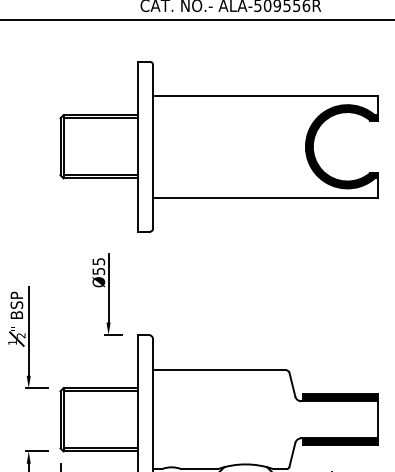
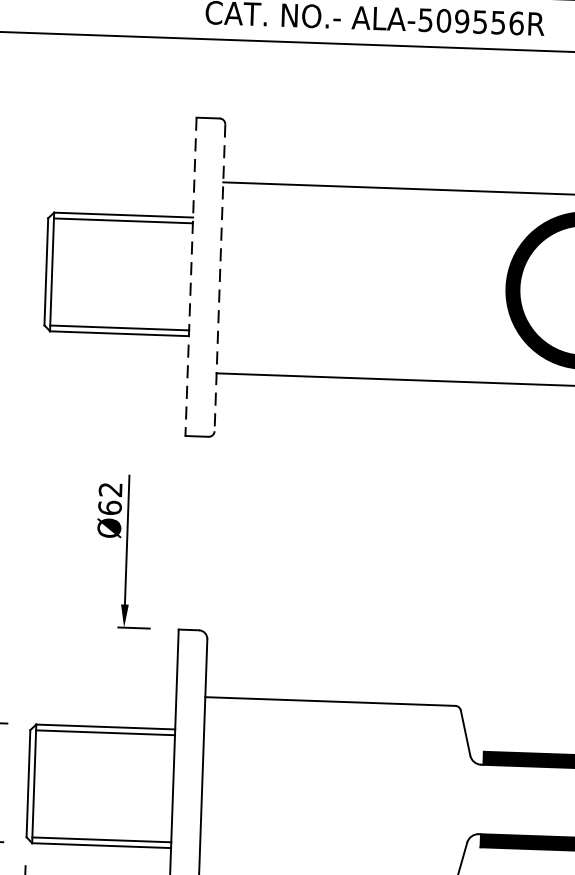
line: (137, 146) -> (190, 276), solid -> dashed
line: (153, 146) -> (220, 277), solid -> dashed
text: (98, 266) -> (109, 498), Ø55 -> Ø62

